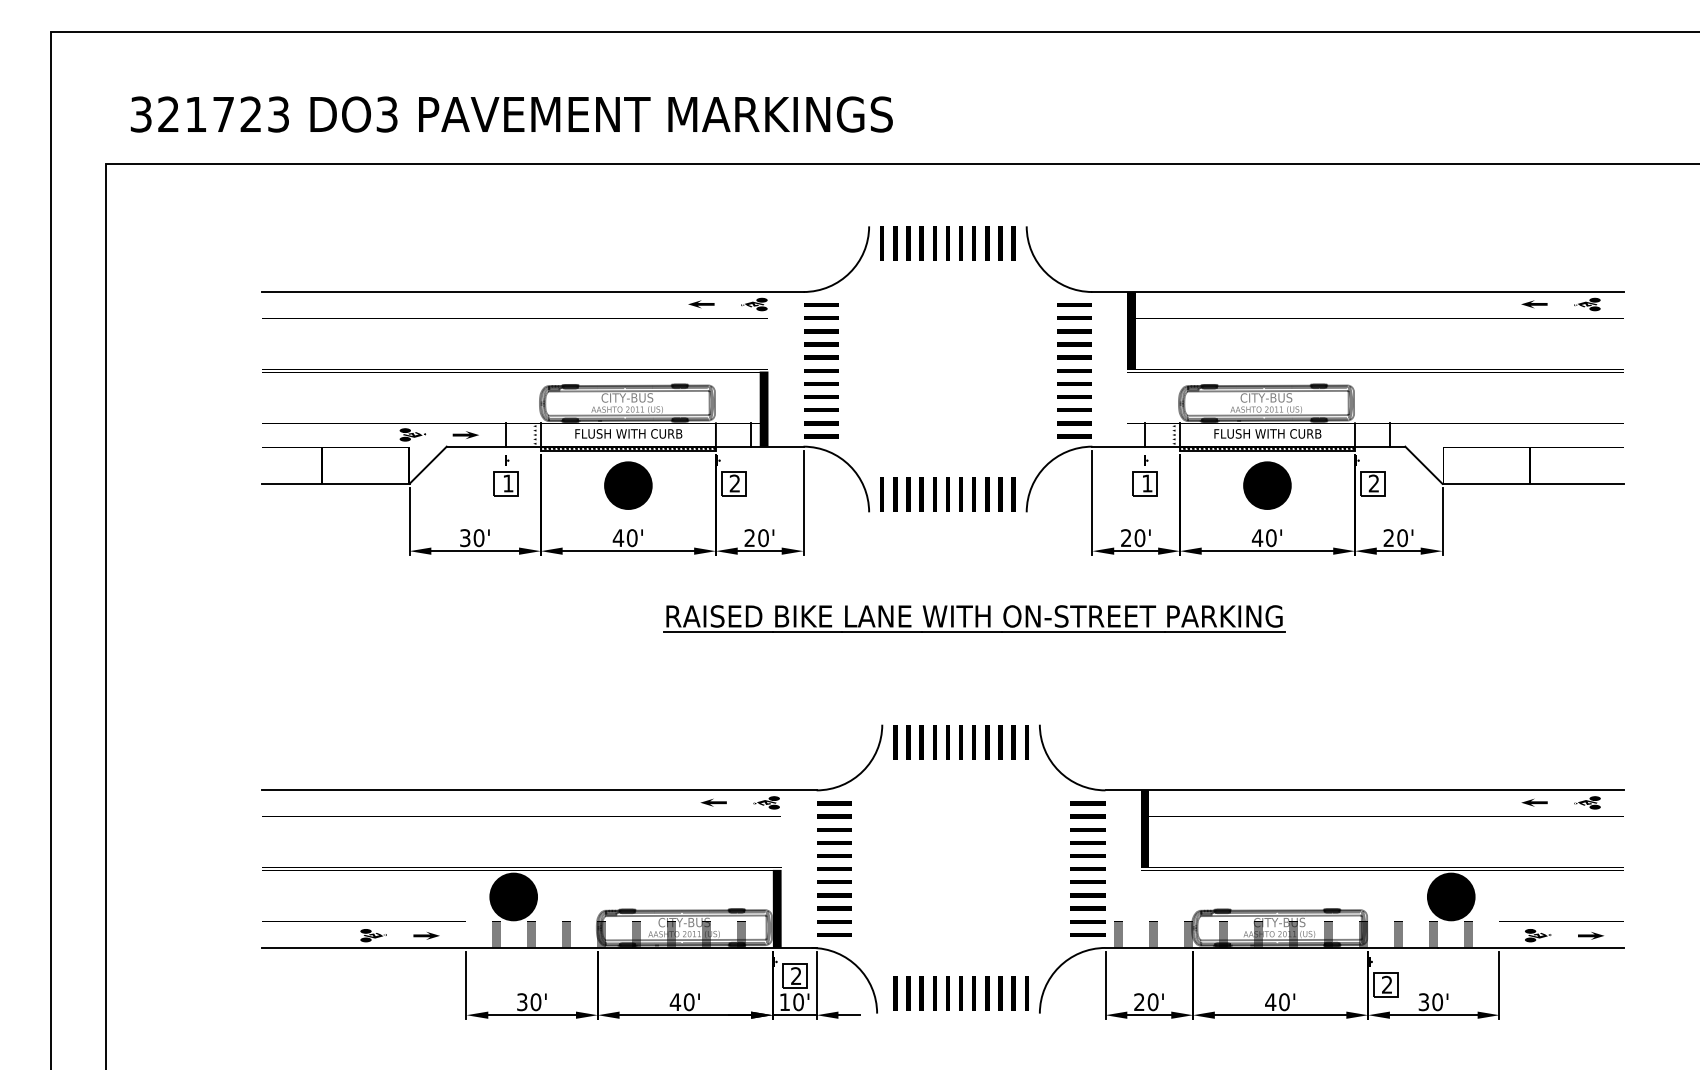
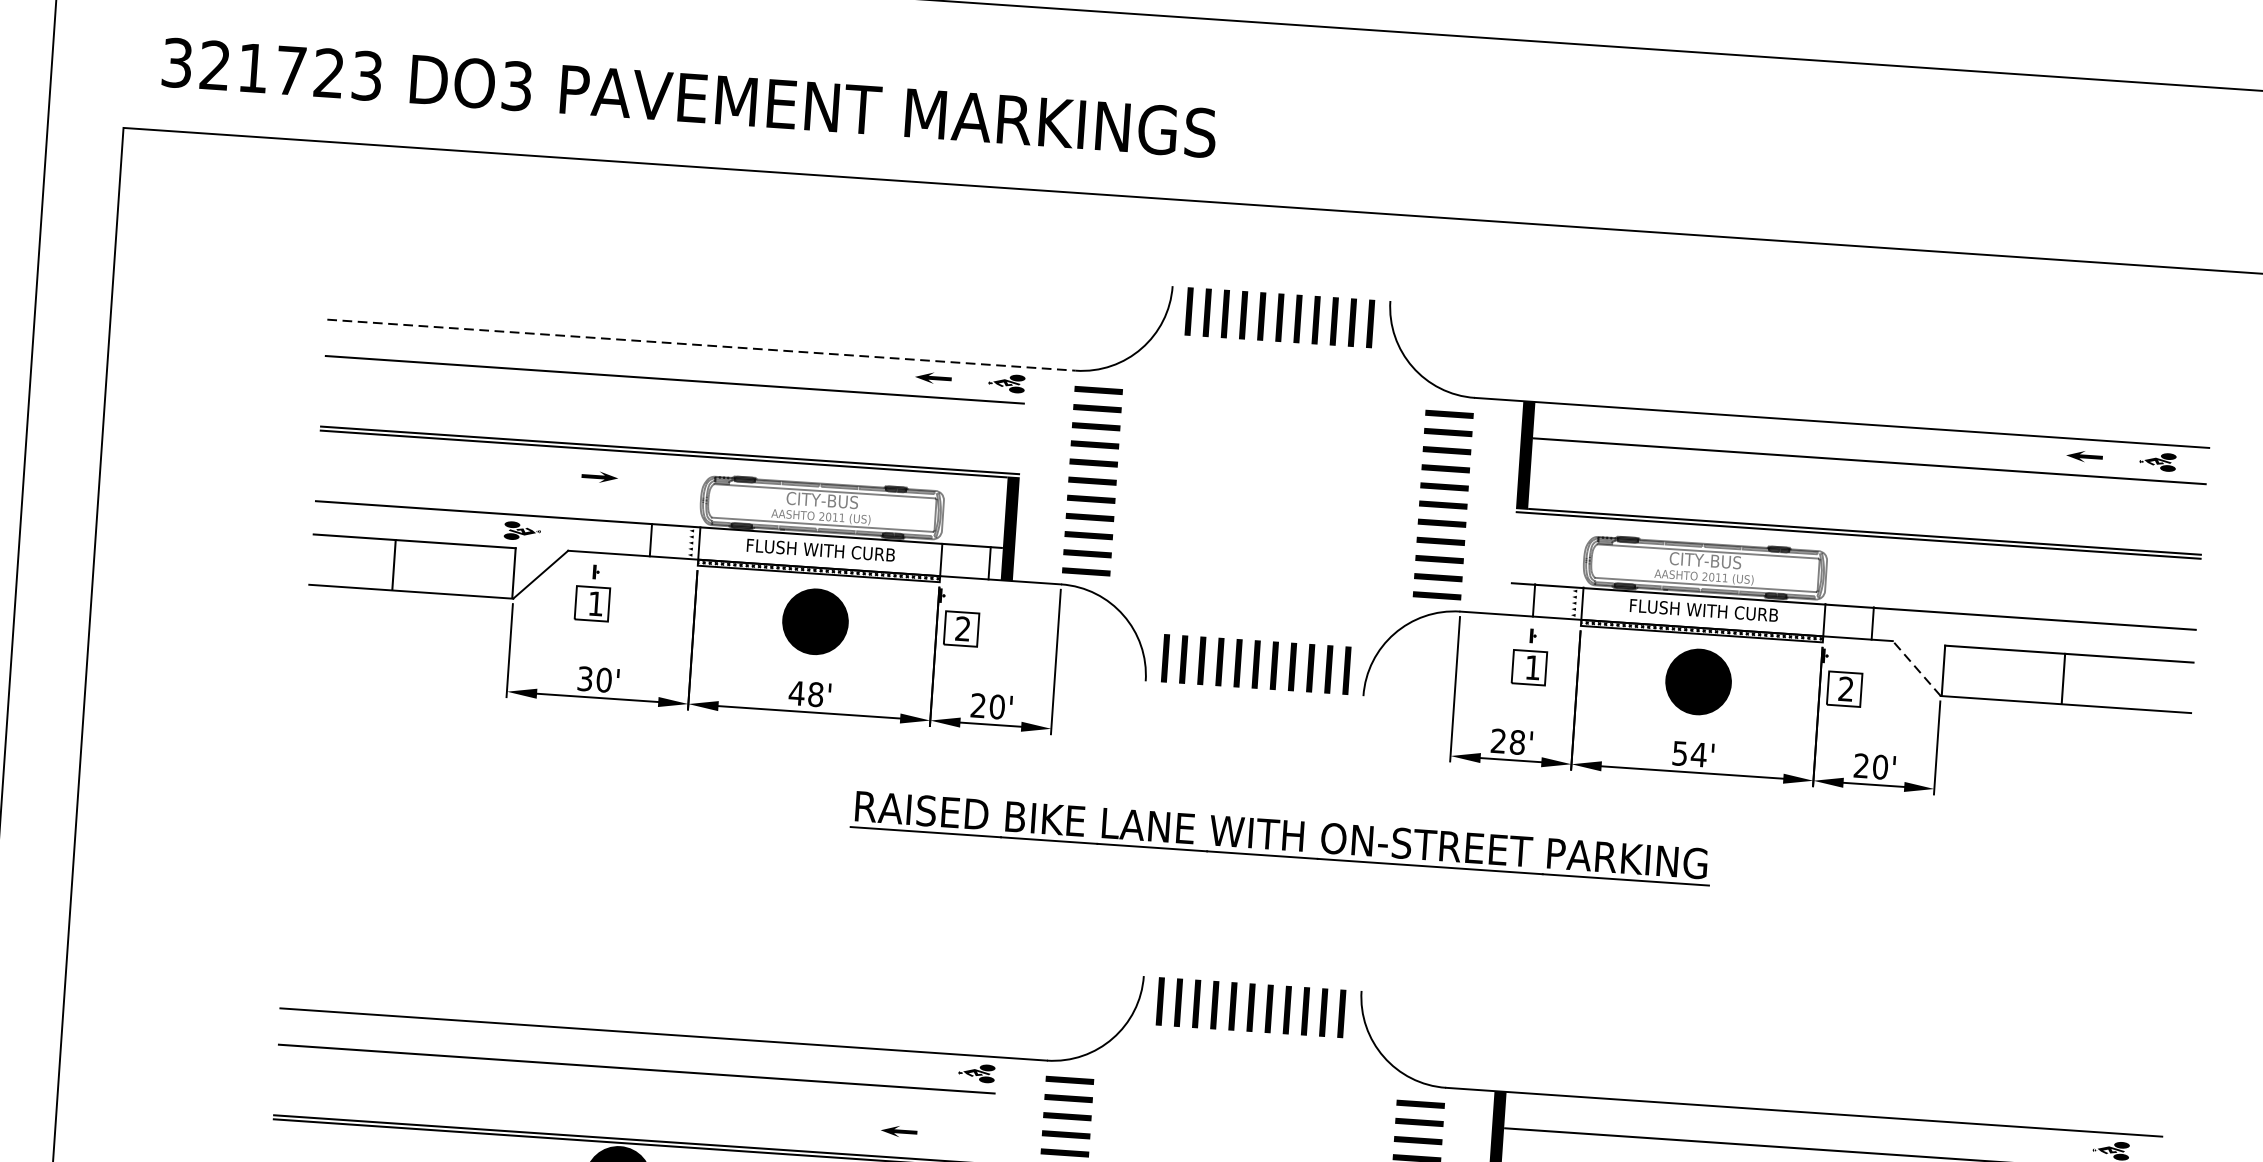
line: (532, 292) -> (701, 345), solid -> dashed
part: (465, 434) -> (599, 476), moved
line: (1423, 464) -> (1916, 667), solid -> dashed
part: (505, 475) -> (592, 592), moved
text: (631, 537) -> (814, 693), 40' -> 48'
text: (1139, 537) -> (1516, 741), 20' -> 28'
text: (1263, 538) -> (1688, 754), 40' -> 54'
part: (713, 802) -> (898, 1131), moved
fill: (1534, 802) -> (2037, 1144), removed

